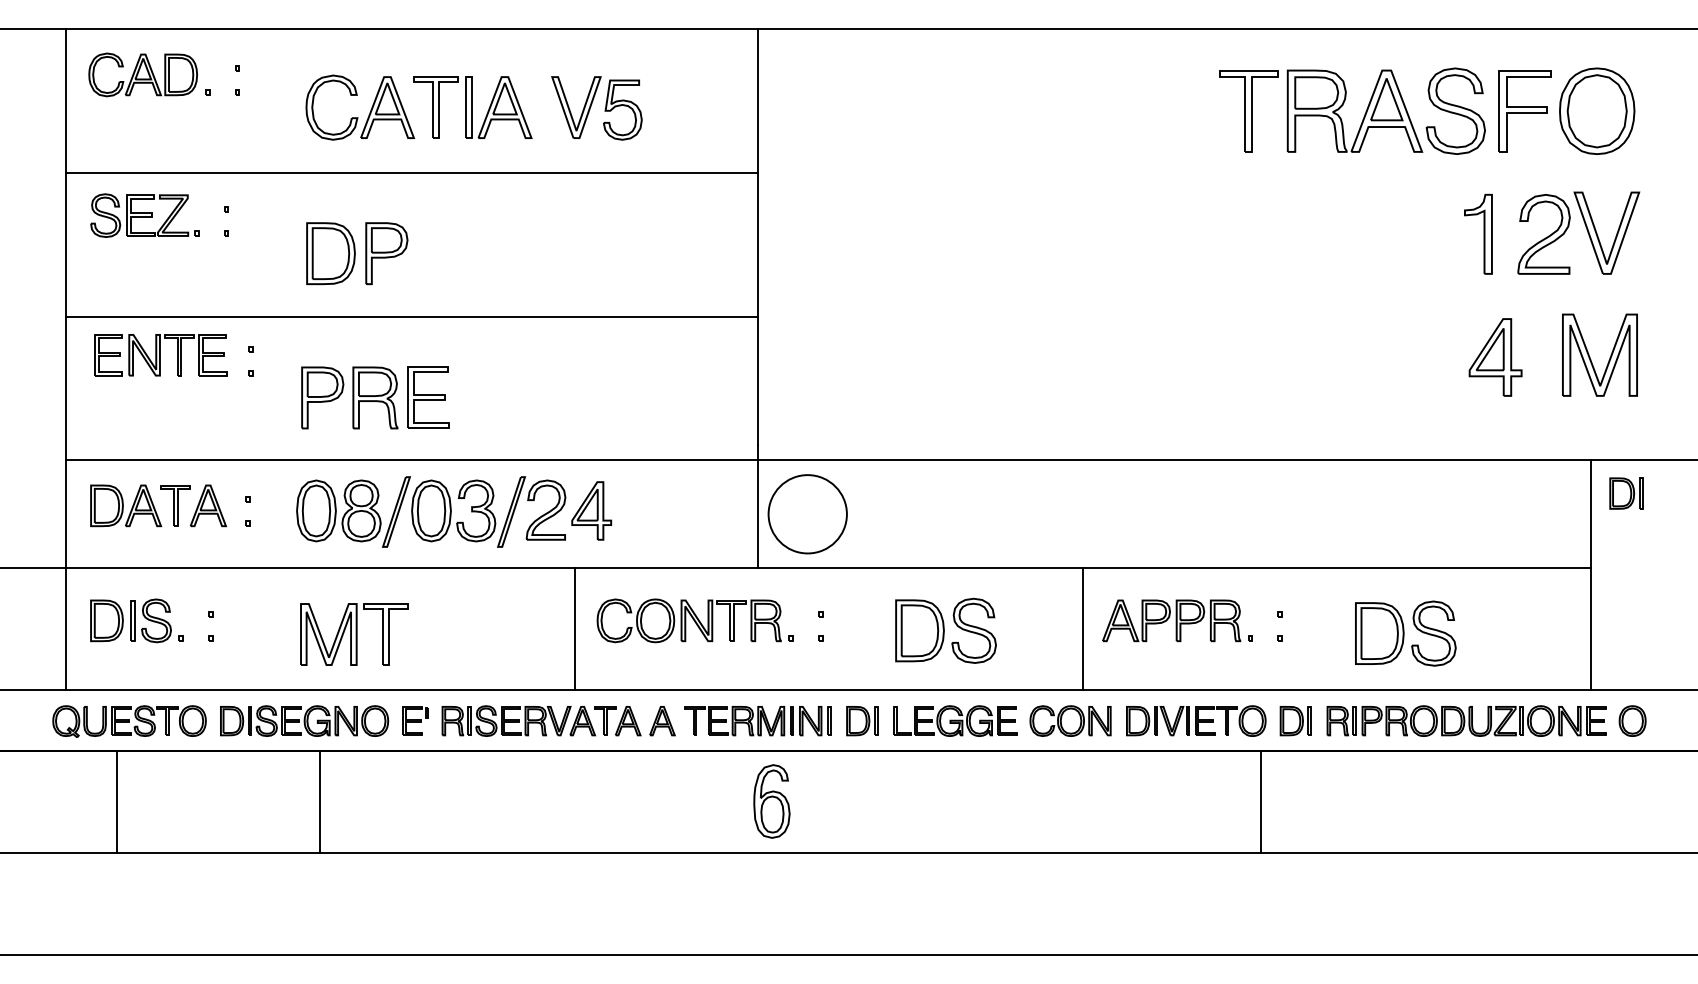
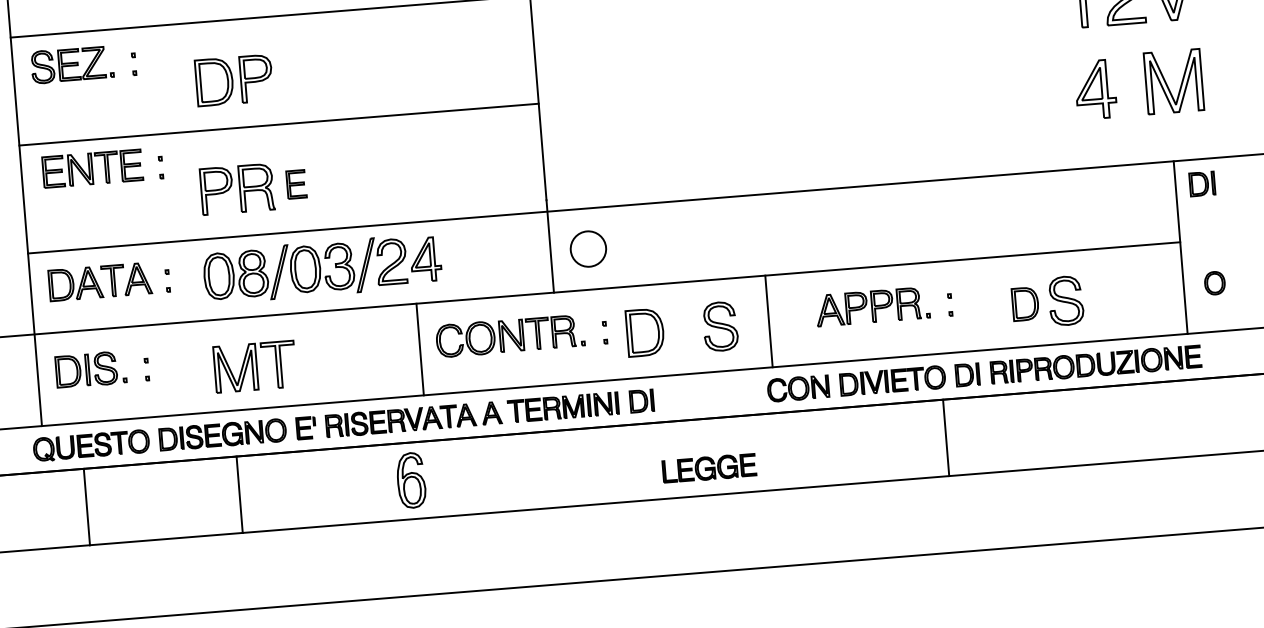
part: (428, 397) -> (296, 184), size x0.6
circle: (807, 514) -> (588, 249), size x0.6
line: (1082, 629) -> (768, 321), moved
part: (919, 630) -> (644, 332), moved
part: (1379, 633) -> (1025, 304), size x0.7
part: (955, 720) -> (709, 467), moved
part: (1632, 720) -> (1214, 282), moved
part: (771, 801) -> (411, 480), moved

